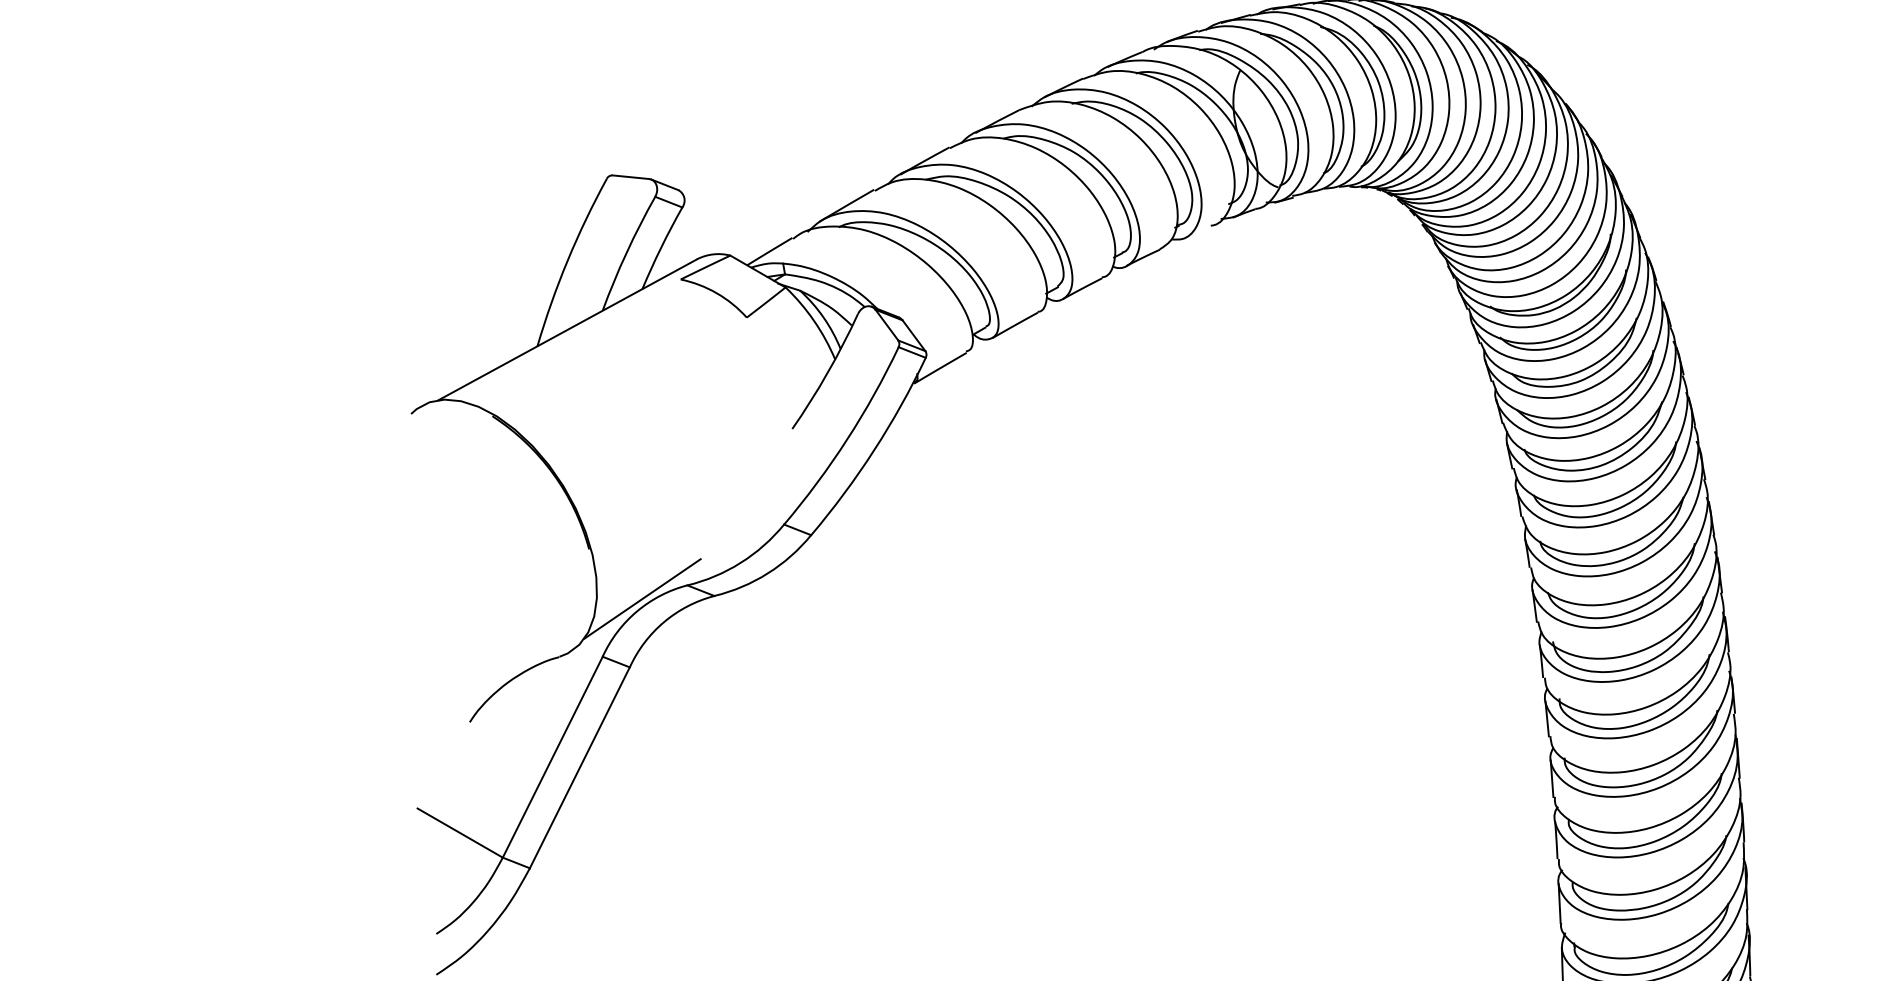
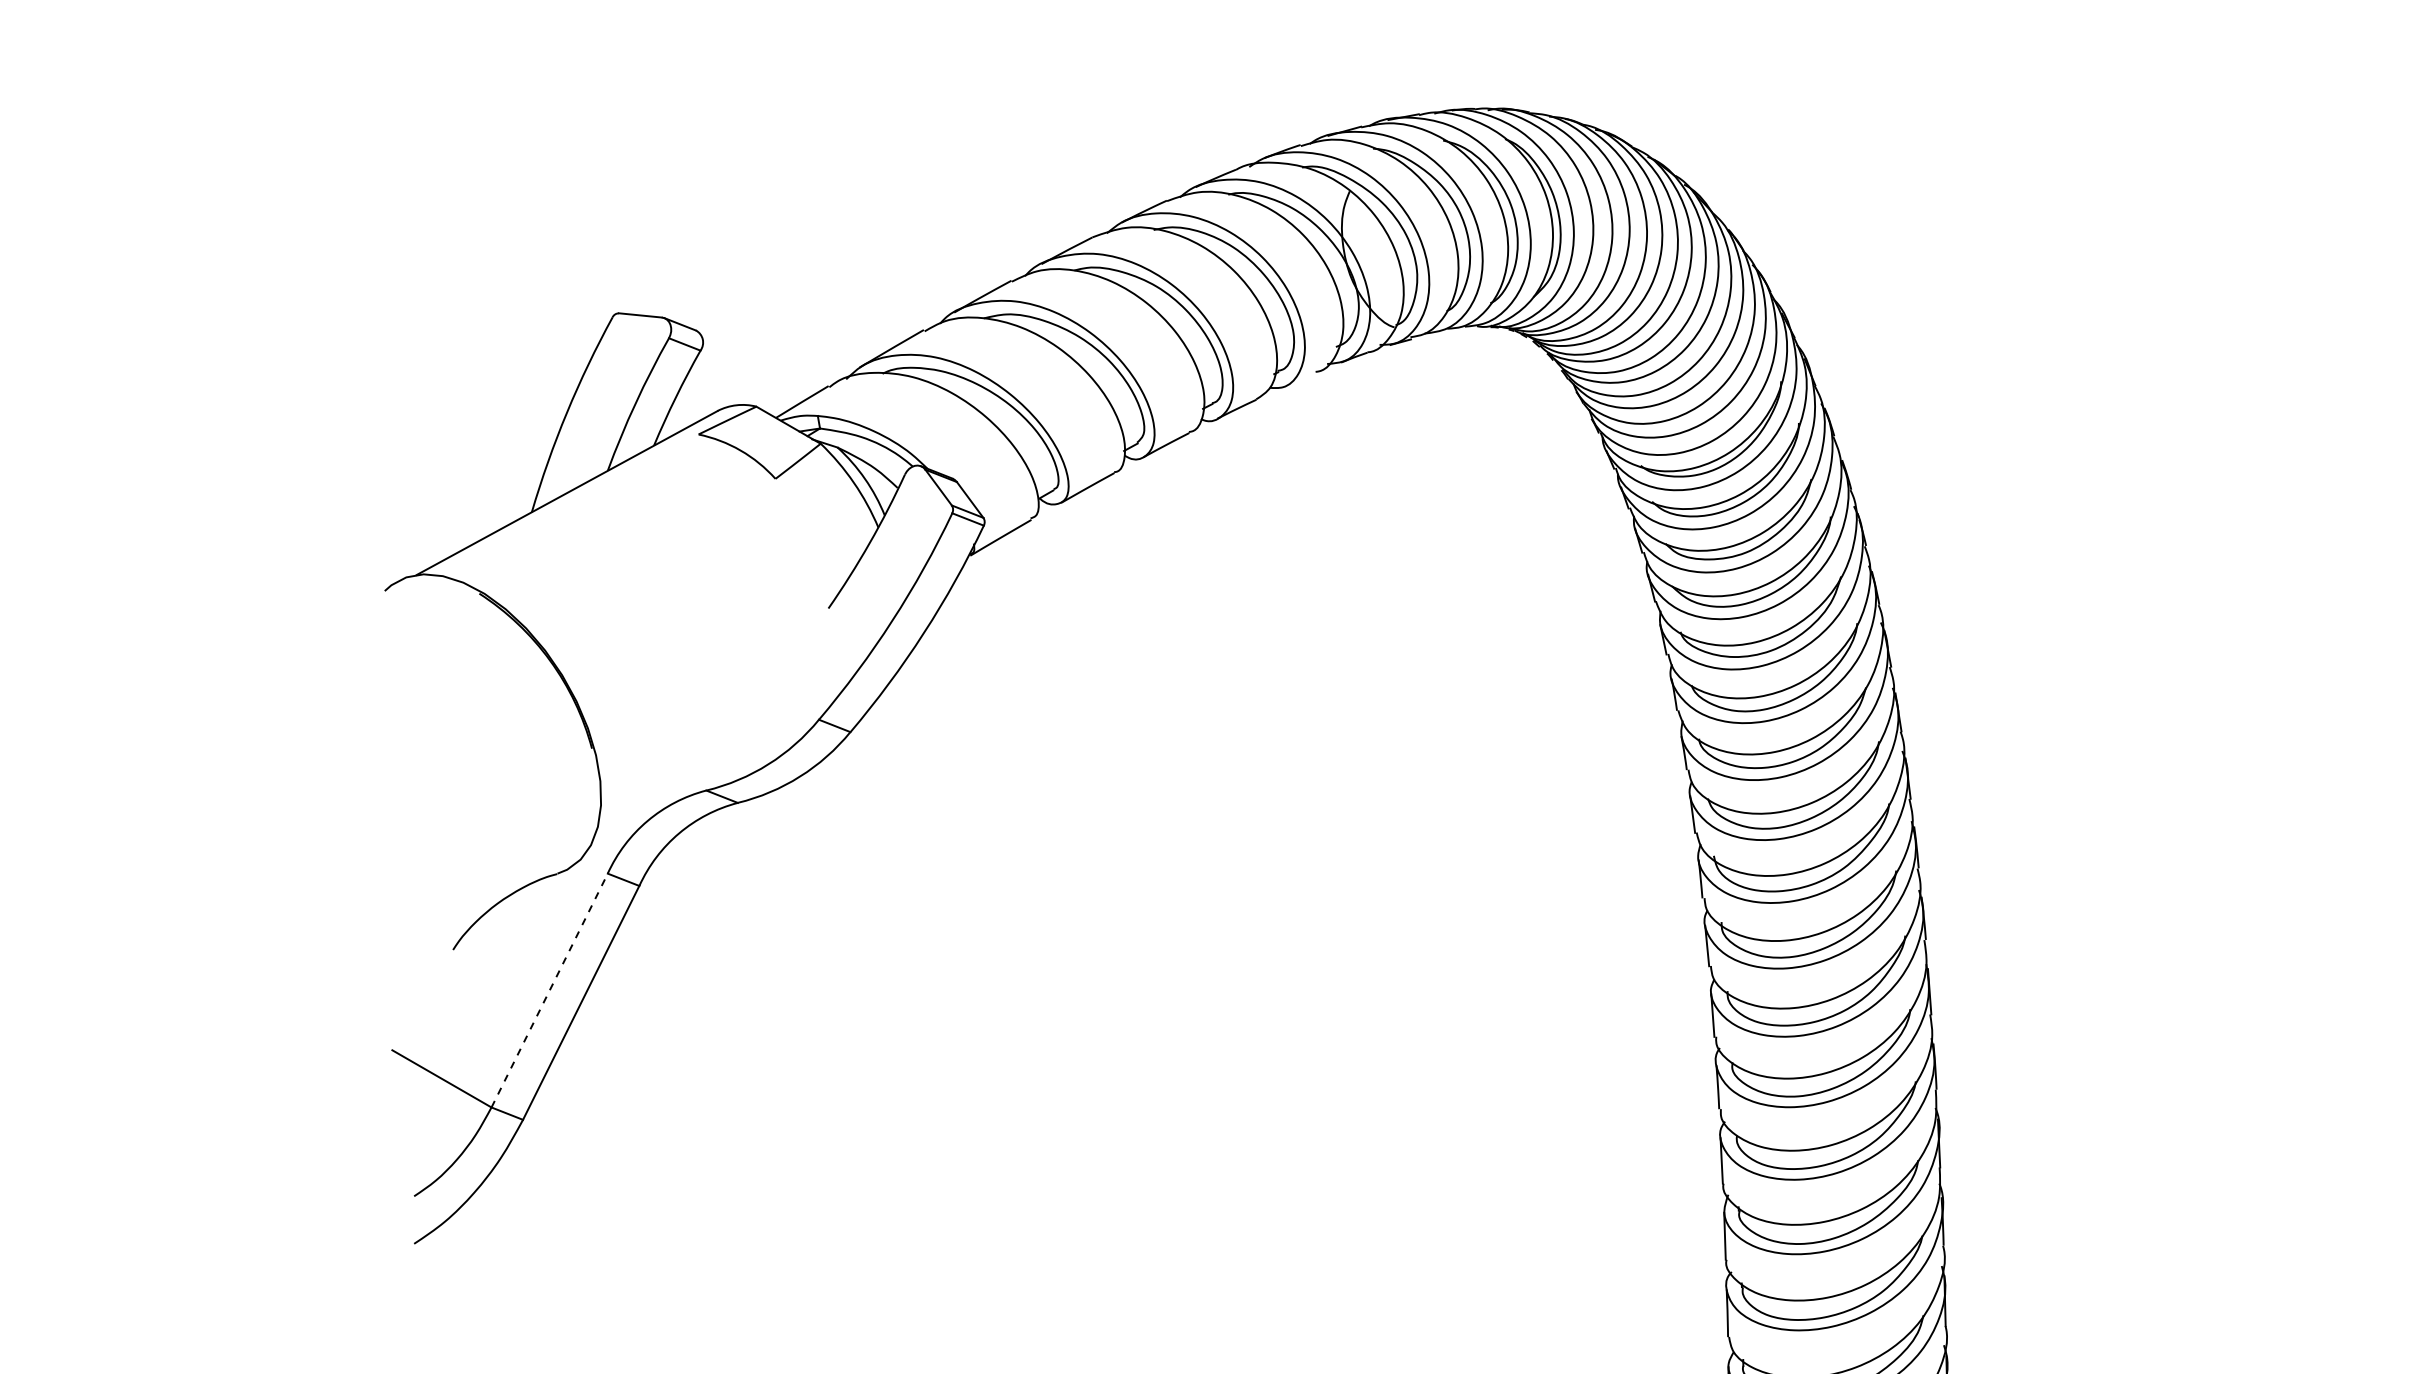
line: (641, 599) -> (653, 806), removed
line: (552, 757) -> (549, 990), solid -> dashed

